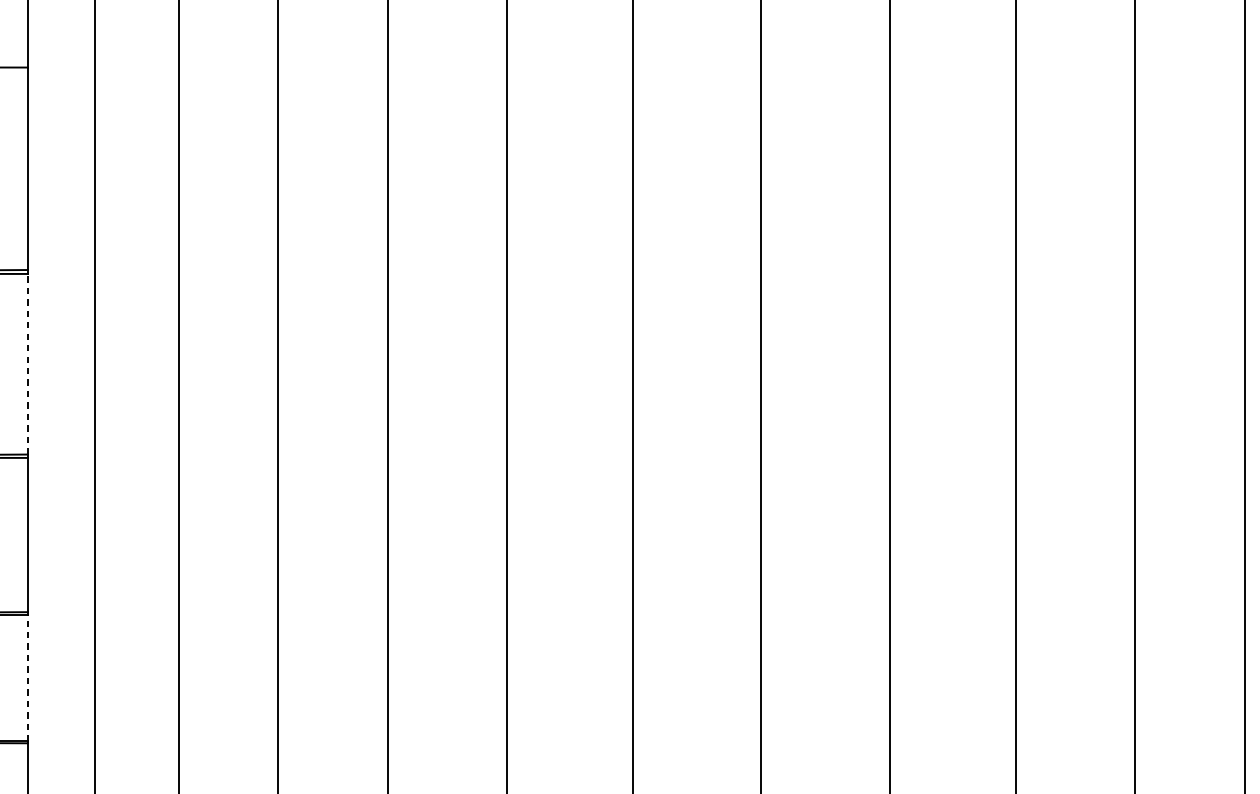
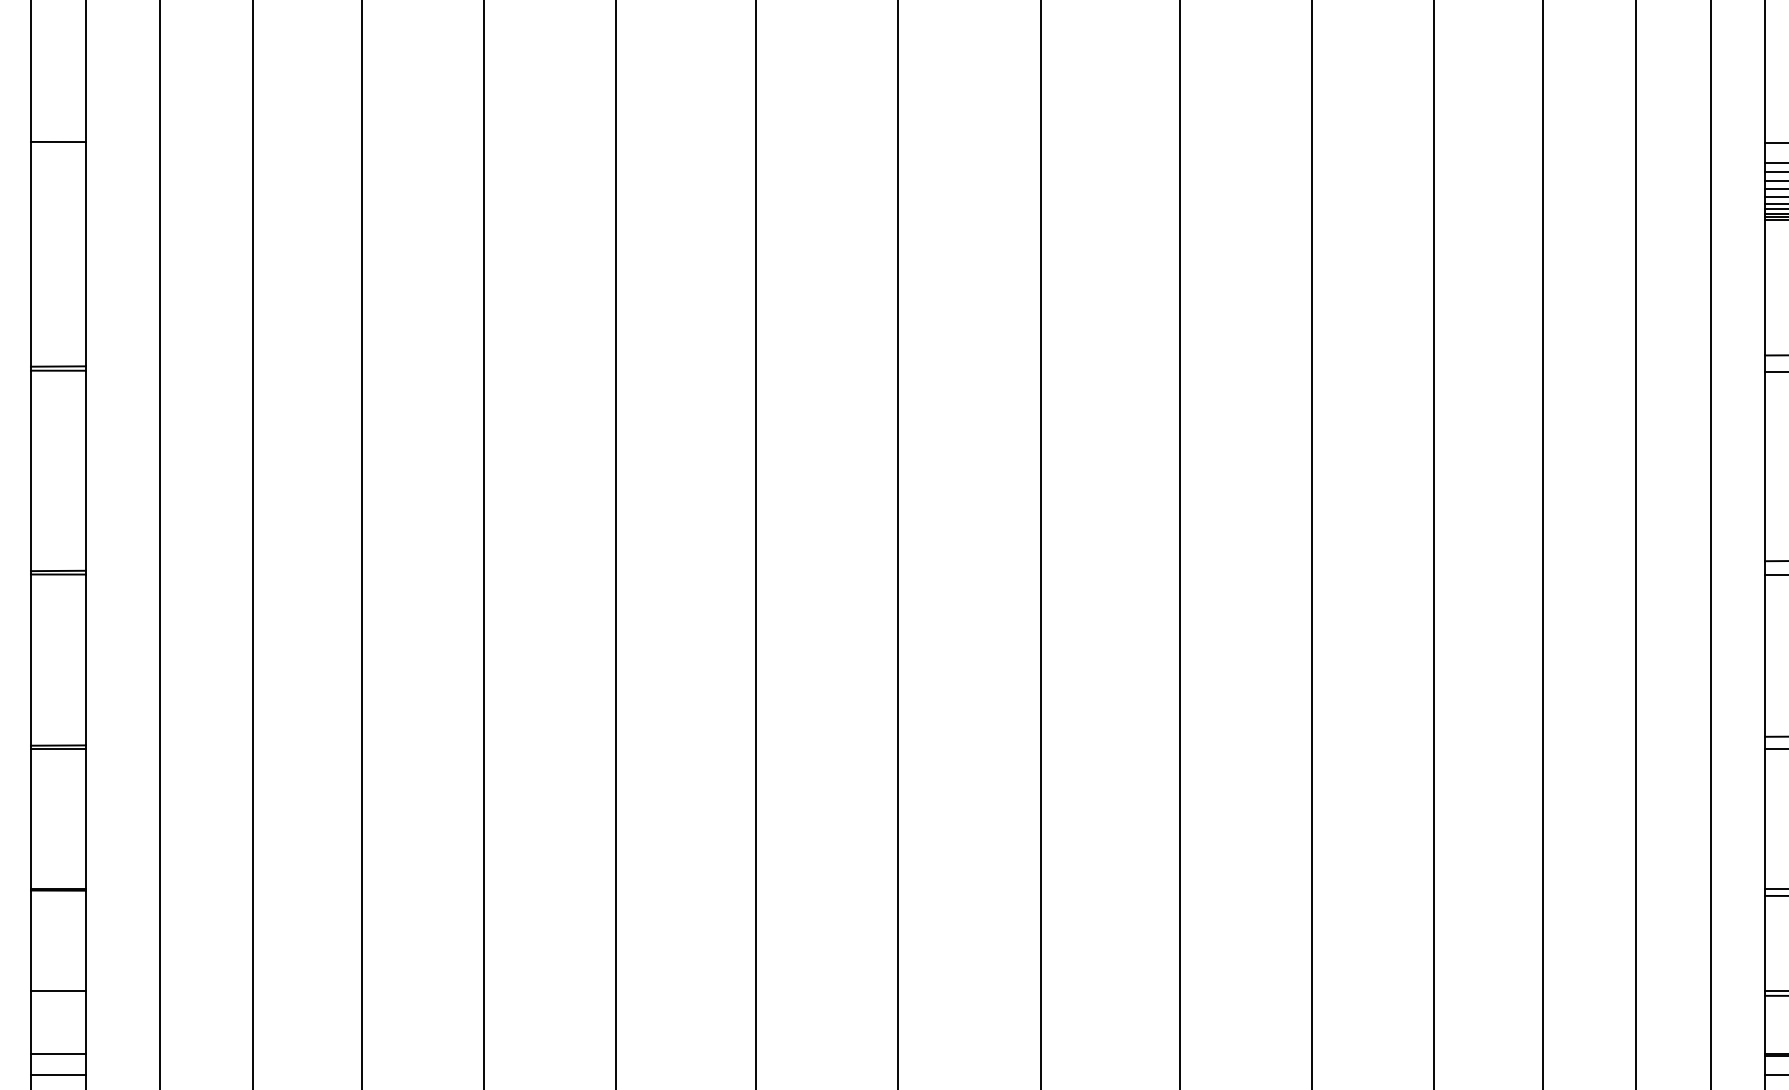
line: (27, 364) -> (85, 470), dashed -> solid
line: (27, 678) -> (85, 818), dashed -> solid

